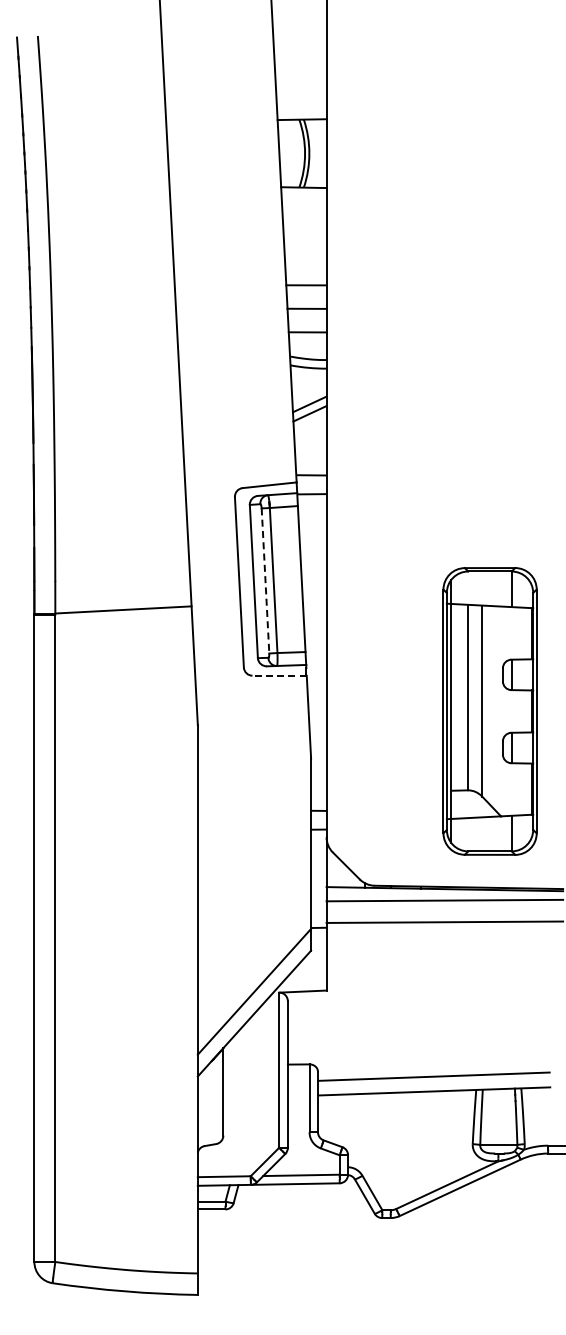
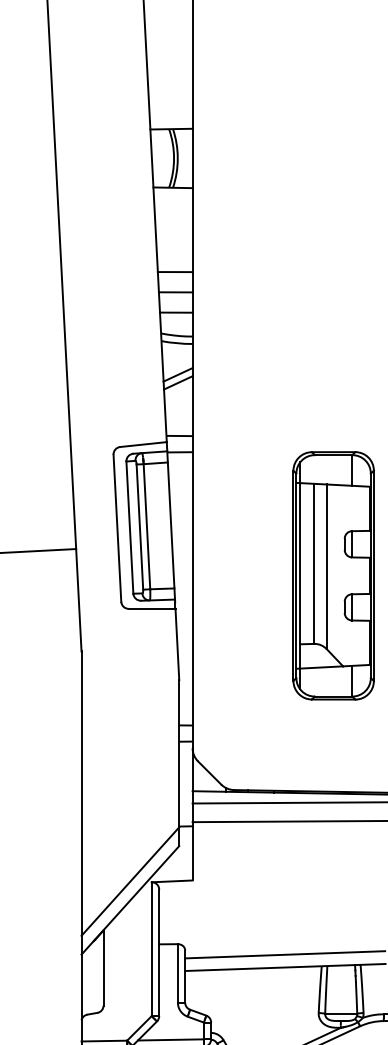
line: (265, 580) -> (139, 526), dashed -> solid
line: (279, 675) -> (151, 608), dashed -> solid
part: (489, 711) -> (333, 575), moved

